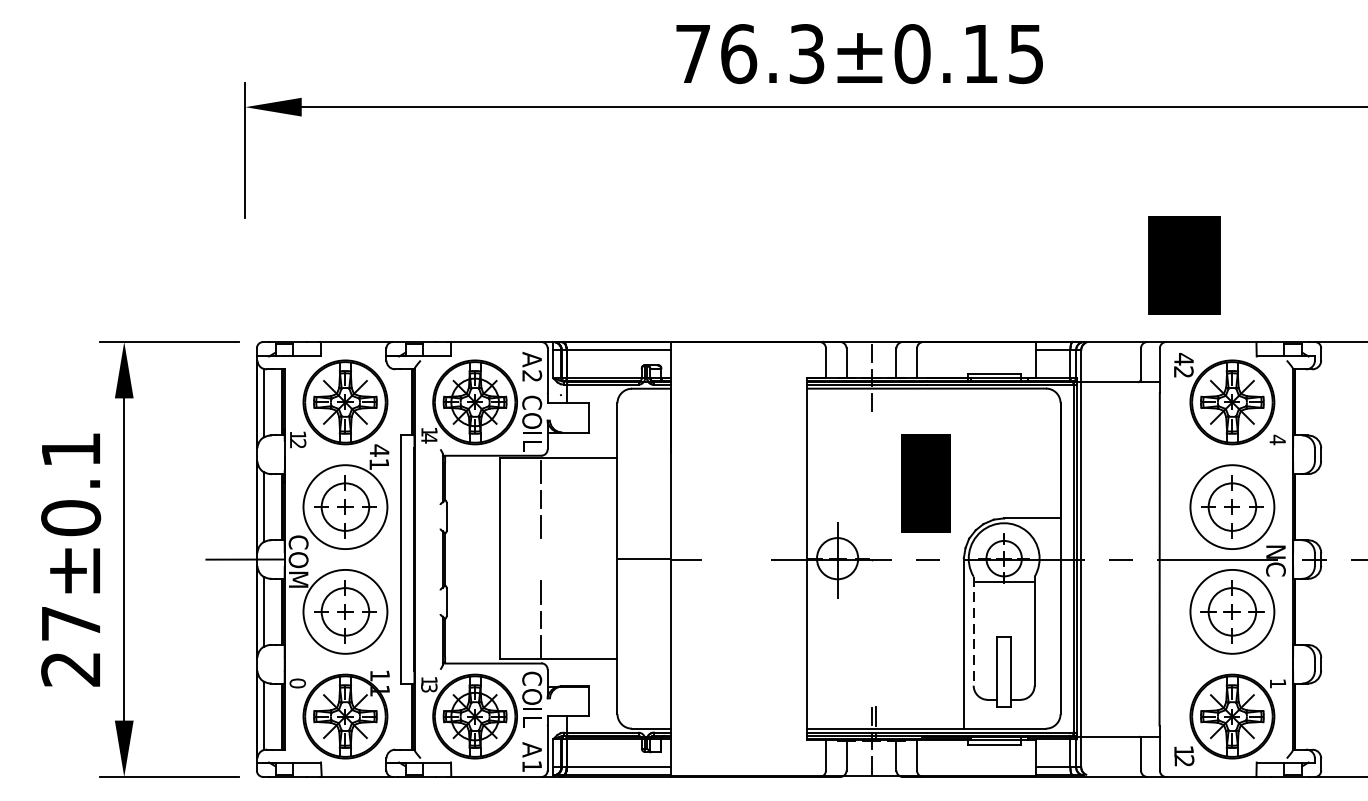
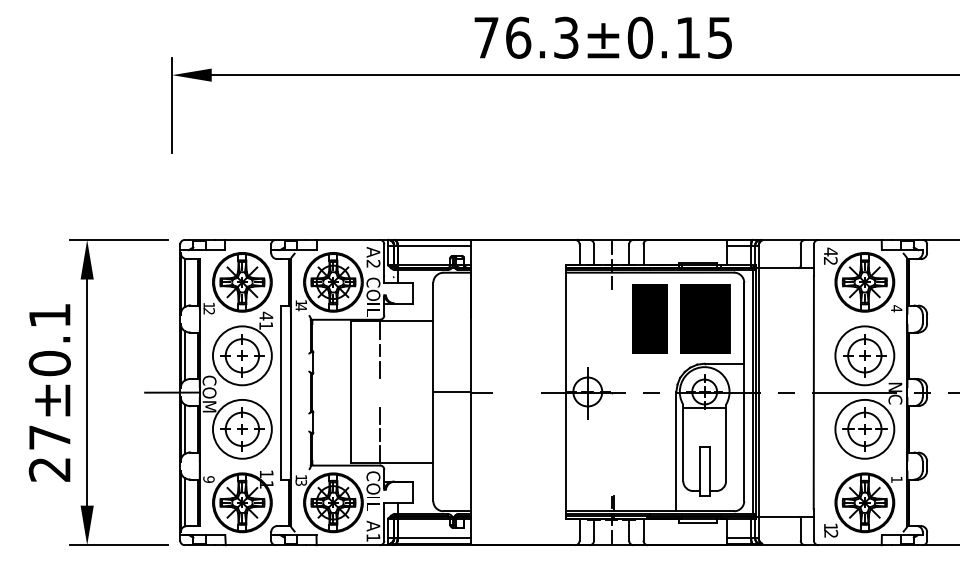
part: (1184, 264) -> (705, 318), moved
part: (925, 482) -> (649, 318), moved
line: (973, 632) -> (683, 443), dashed -> solid
text: (297, 683) -> (208, 479), 0 -> 9

